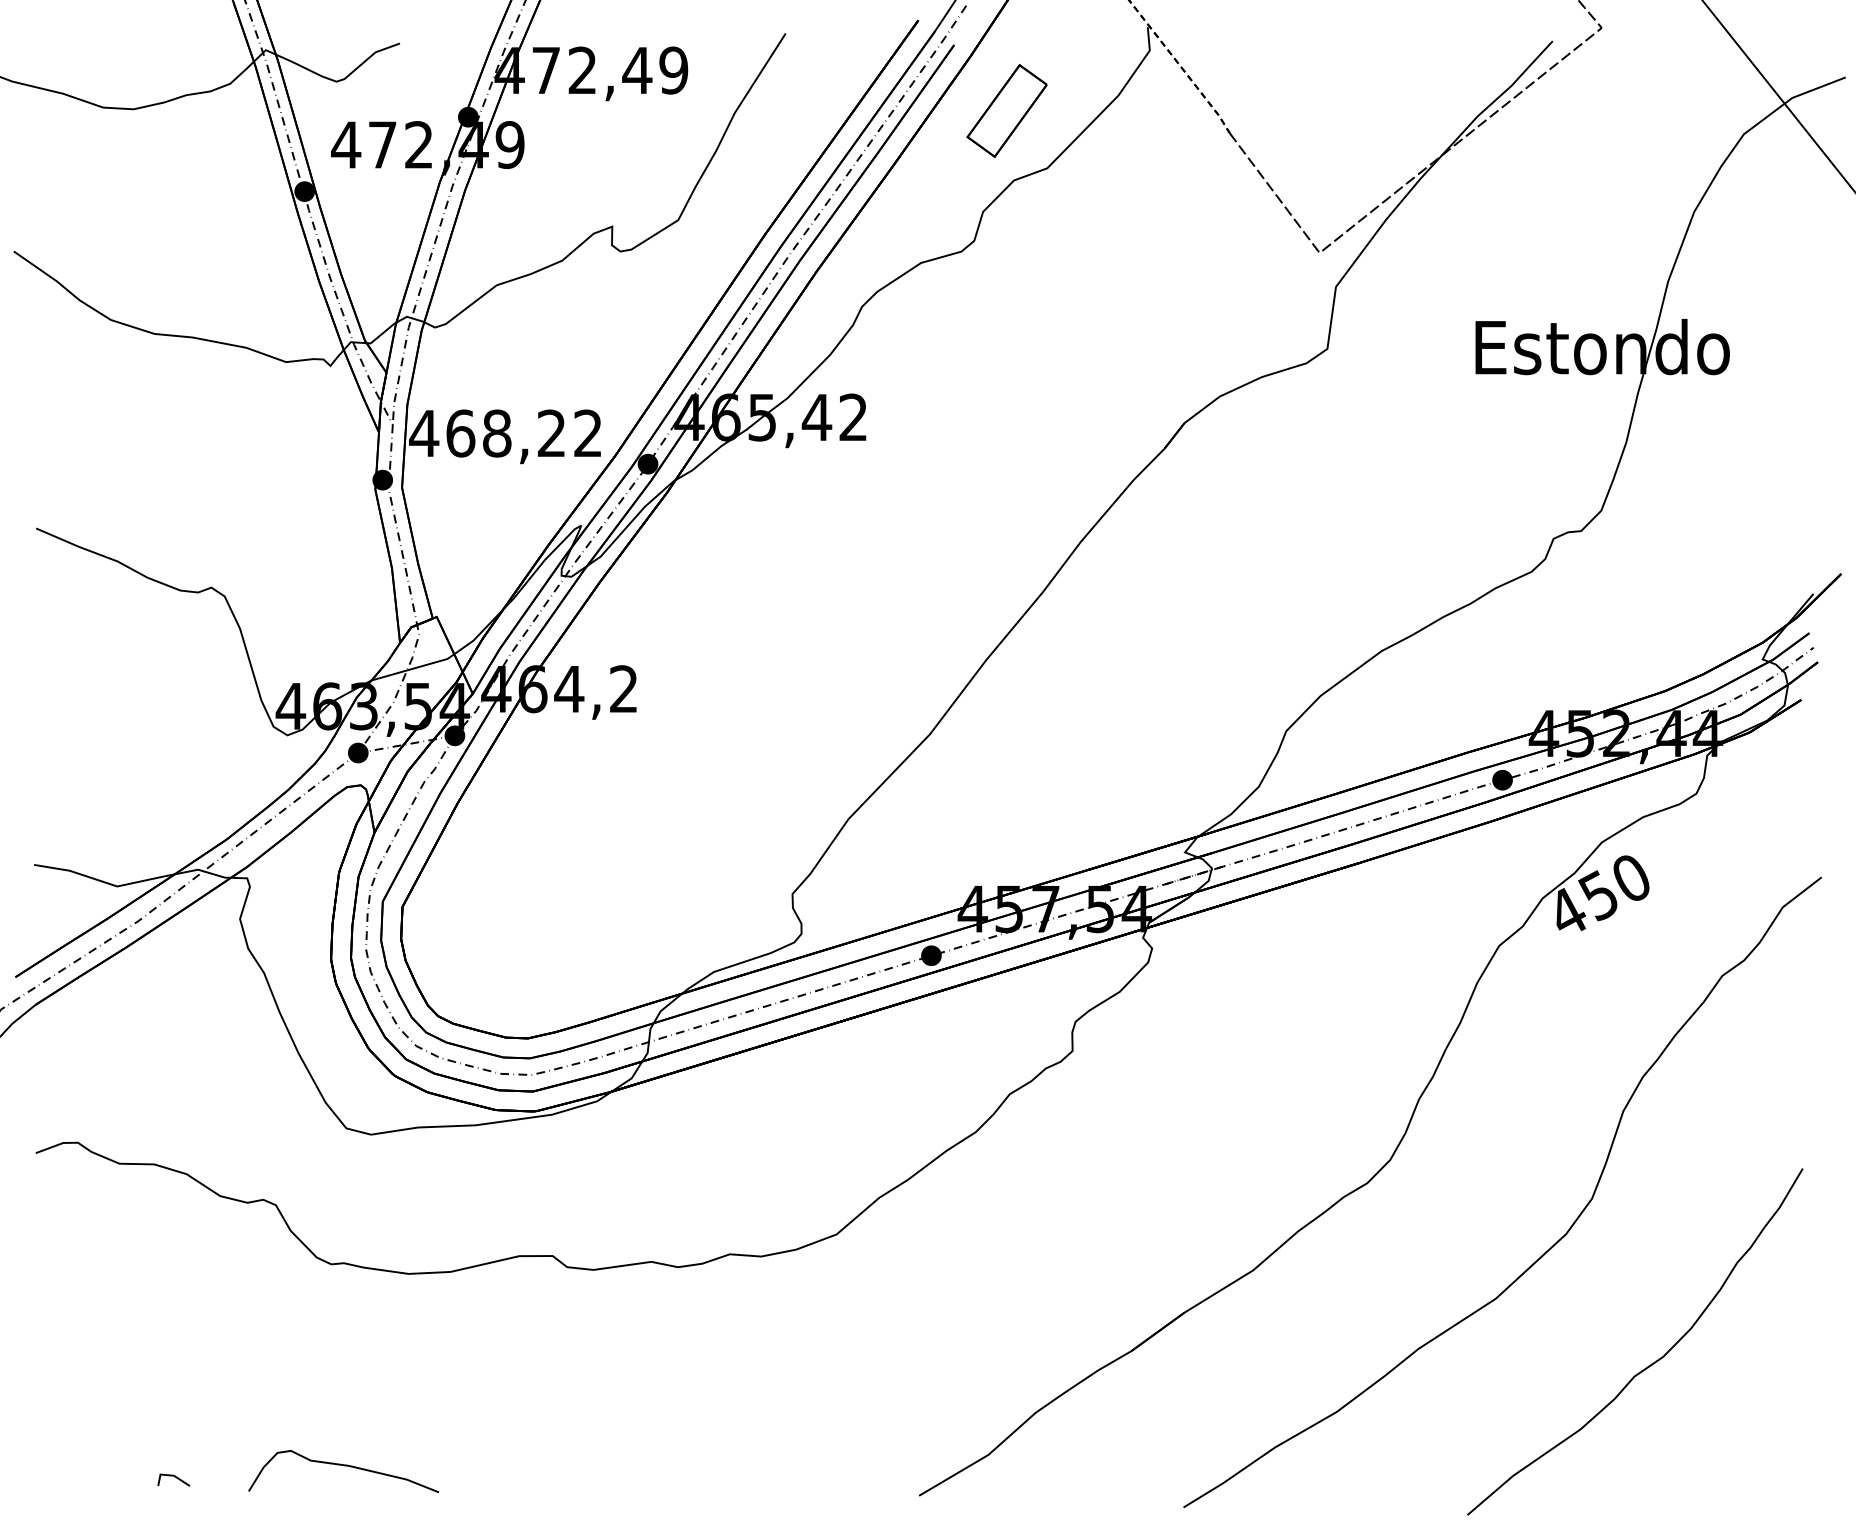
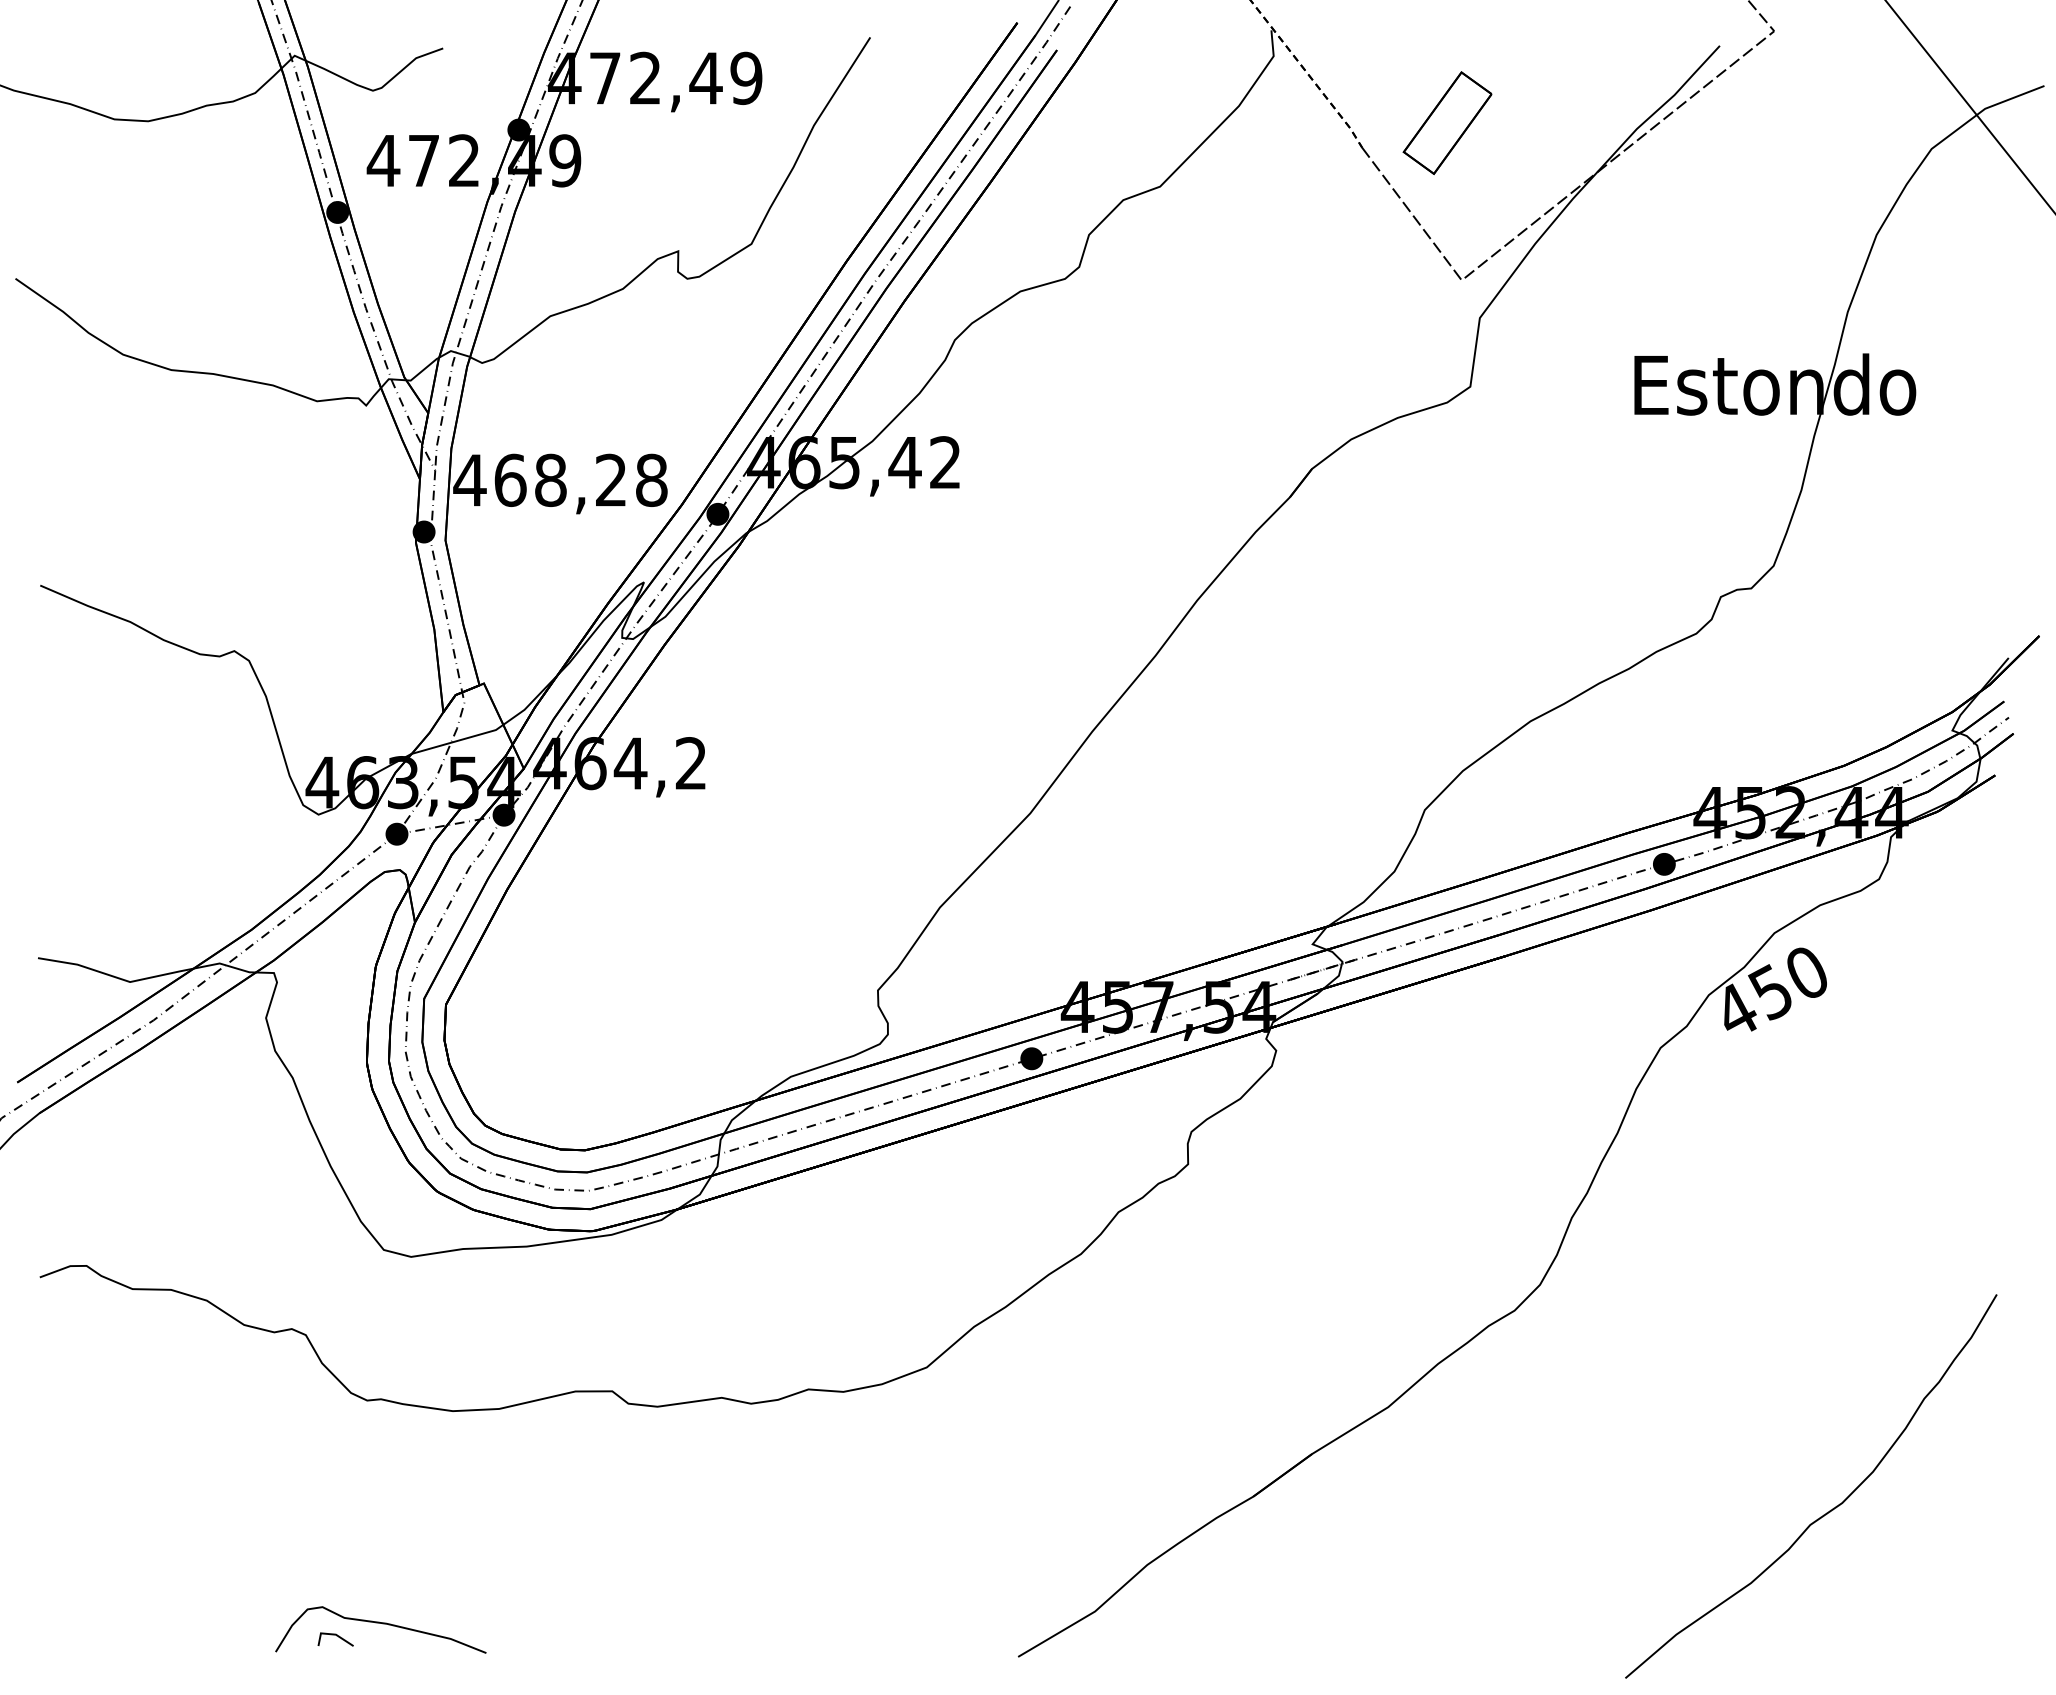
part: (1007, 111) -> (1447, 123), moved
text: (588, 432) -> (651, 479), 468,22 -> 468,28
curve: (1553, 1244) -> (1720, 1378), removed
line: (174, 1477) -> (336, 1636), moved

